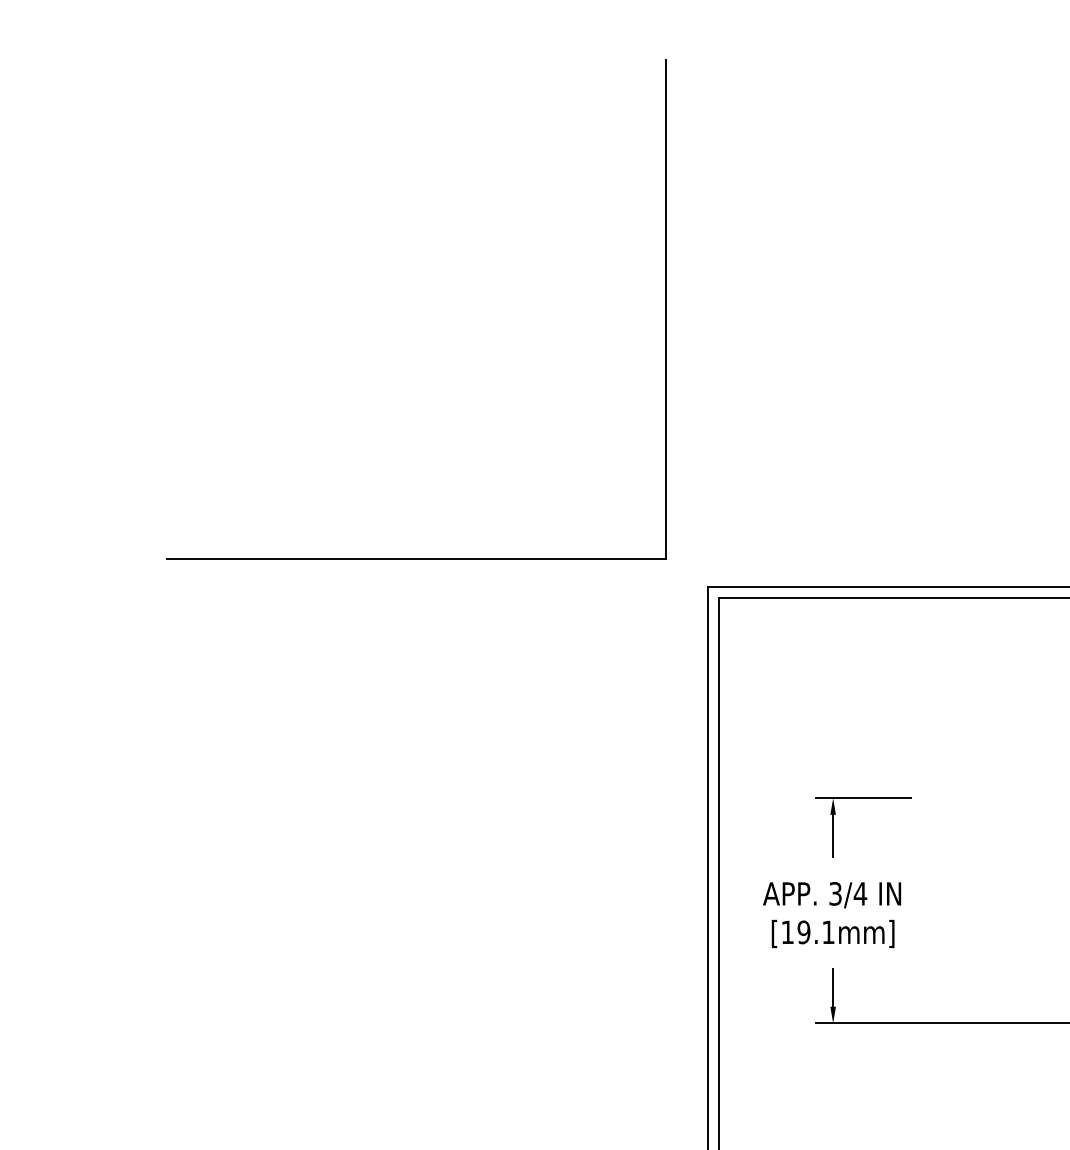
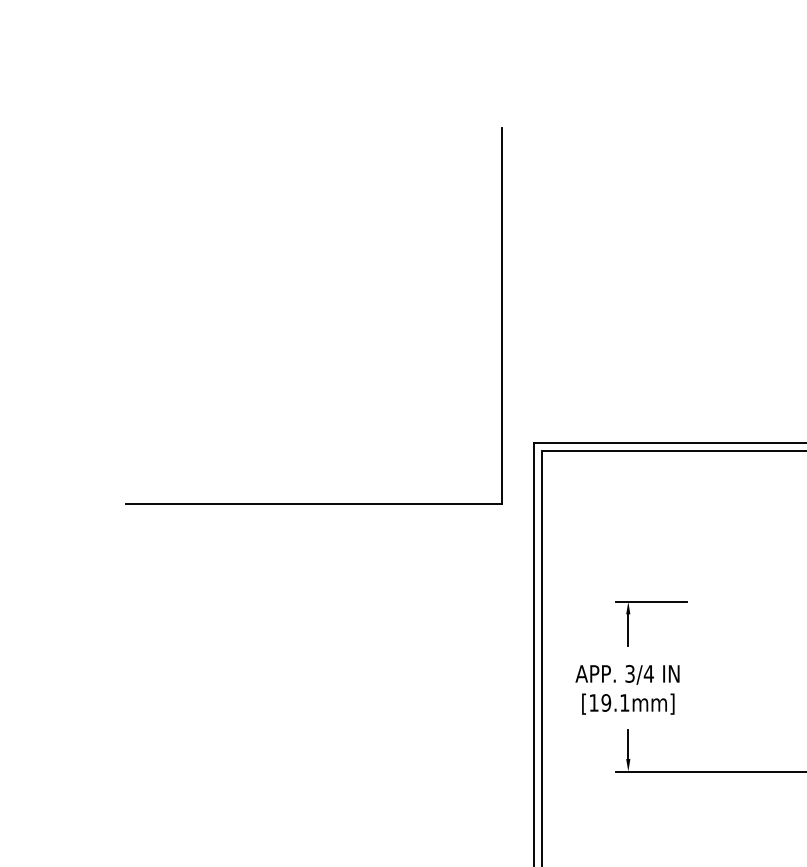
part: (664, 308) -> (501, 315), moved

